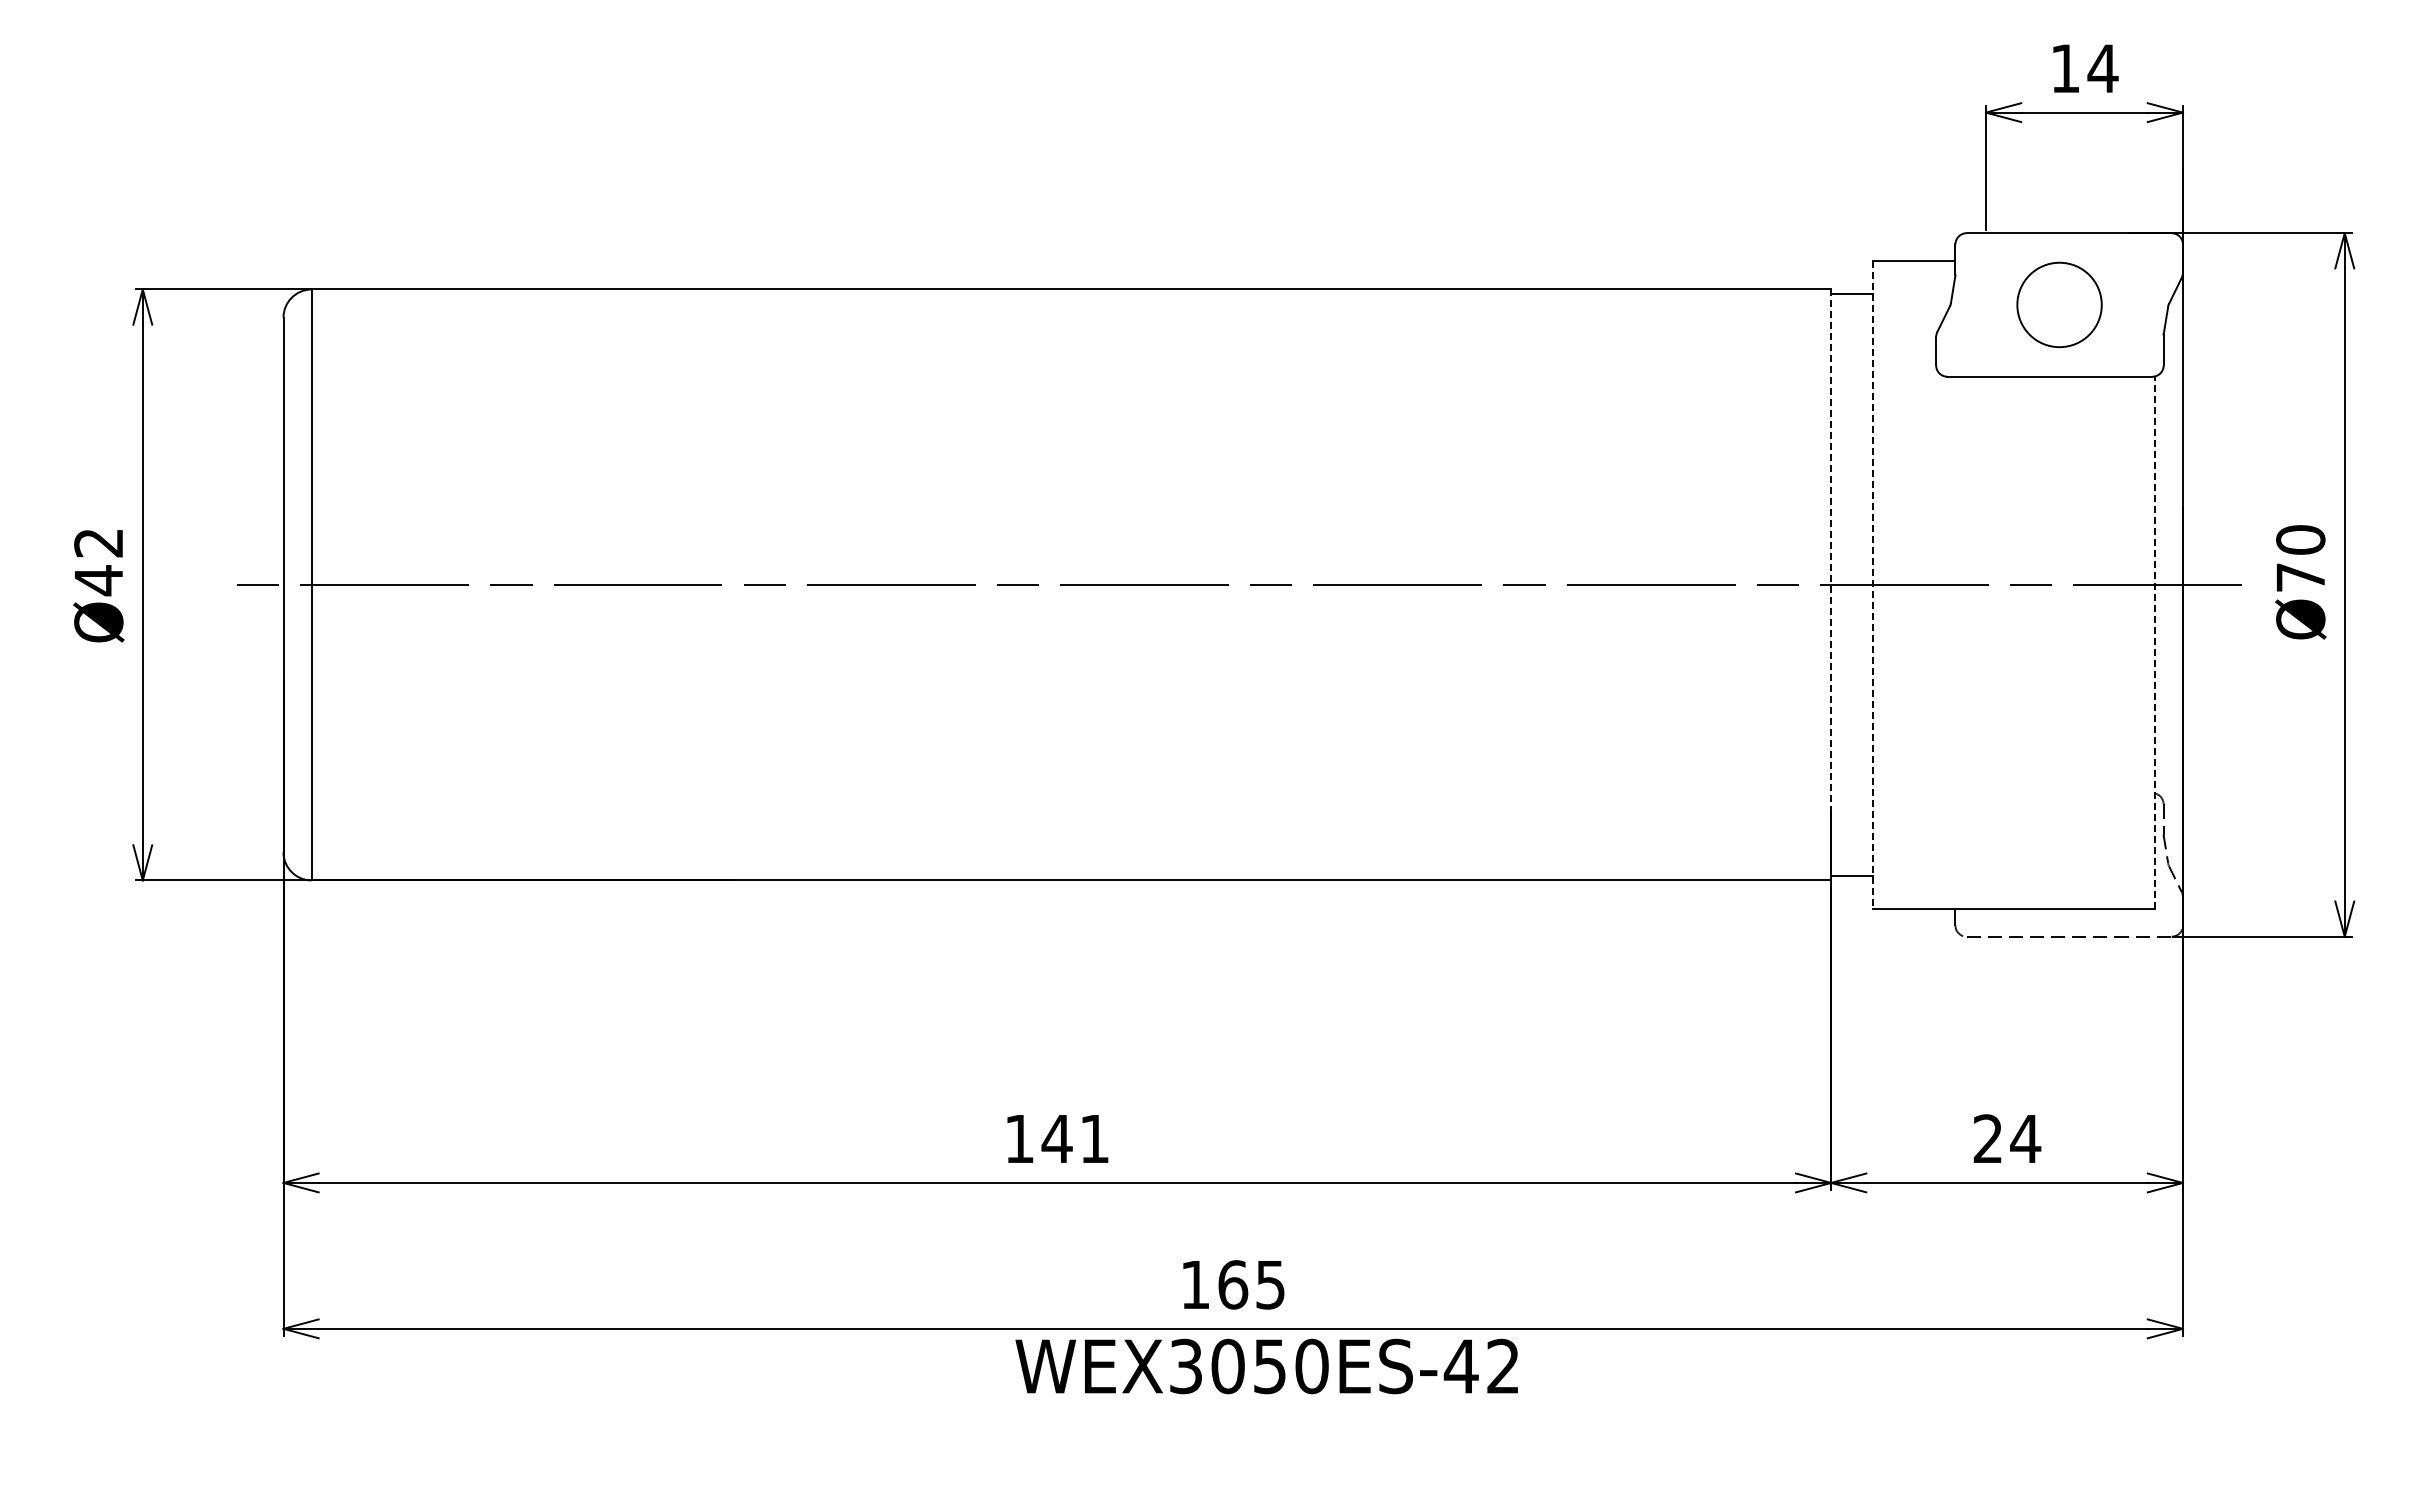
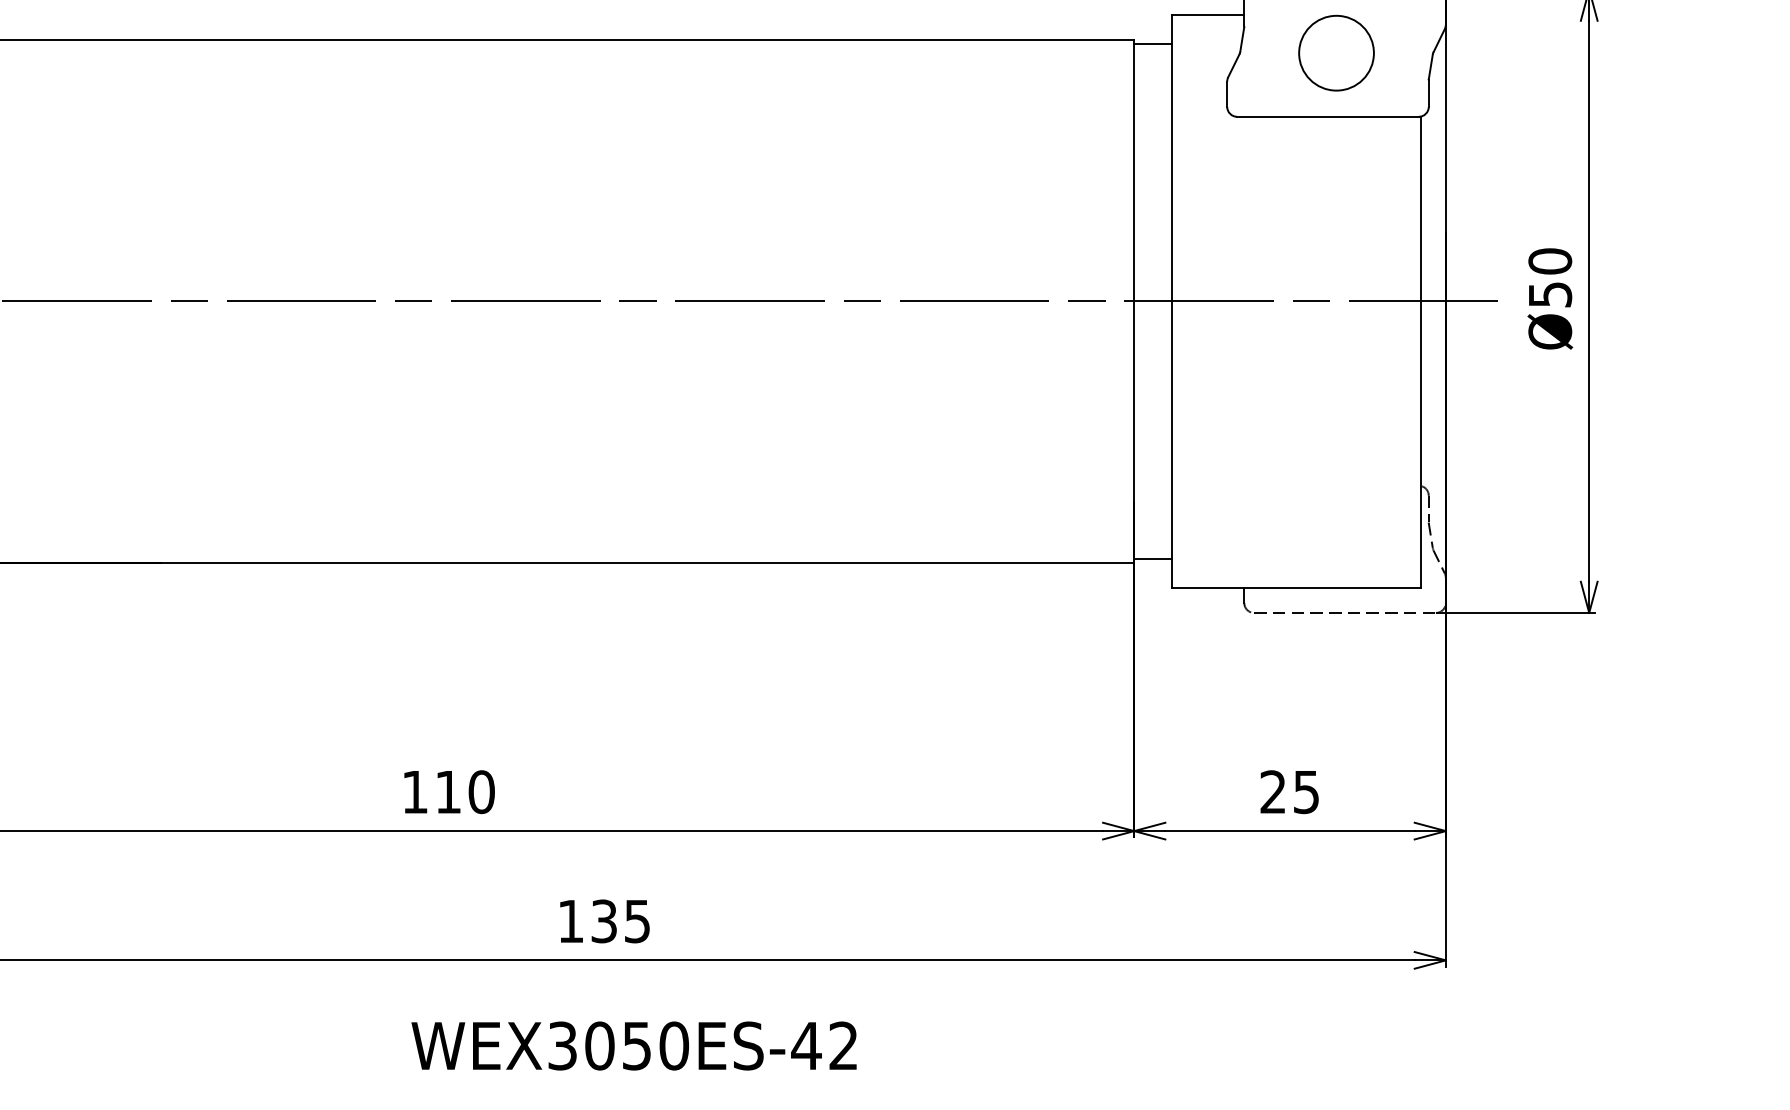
text: (2300, 577) -> (1550, 294), Ø70 -> Ø50
line: (1873, 584) -> (1171, 300), dashed -> solid
line: (1831, 585) -> (1134, 301), dashed -> solid
line: (2154, 642) -> (1420, 352), dashed -> solid
text: (1075, 1138) -> (464, 791), 141 -> 110
text: (2025, 1139) -> (1306, 792), 24 -> 25
text: (1233, 1284) -> (604, 921), 165 -> 135
text: (1266, 1366) -> (633, 1046), moved

